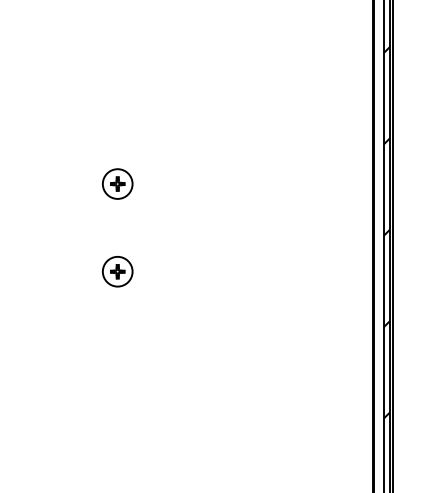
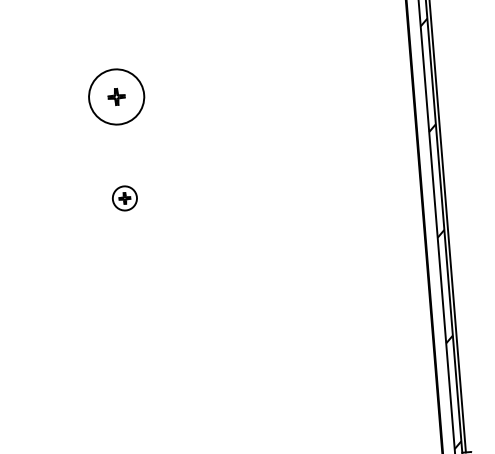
circle: (117, 183) -> (116, 96), size x1.6
part: (117, 271) -> (124, 198), size x0.7

